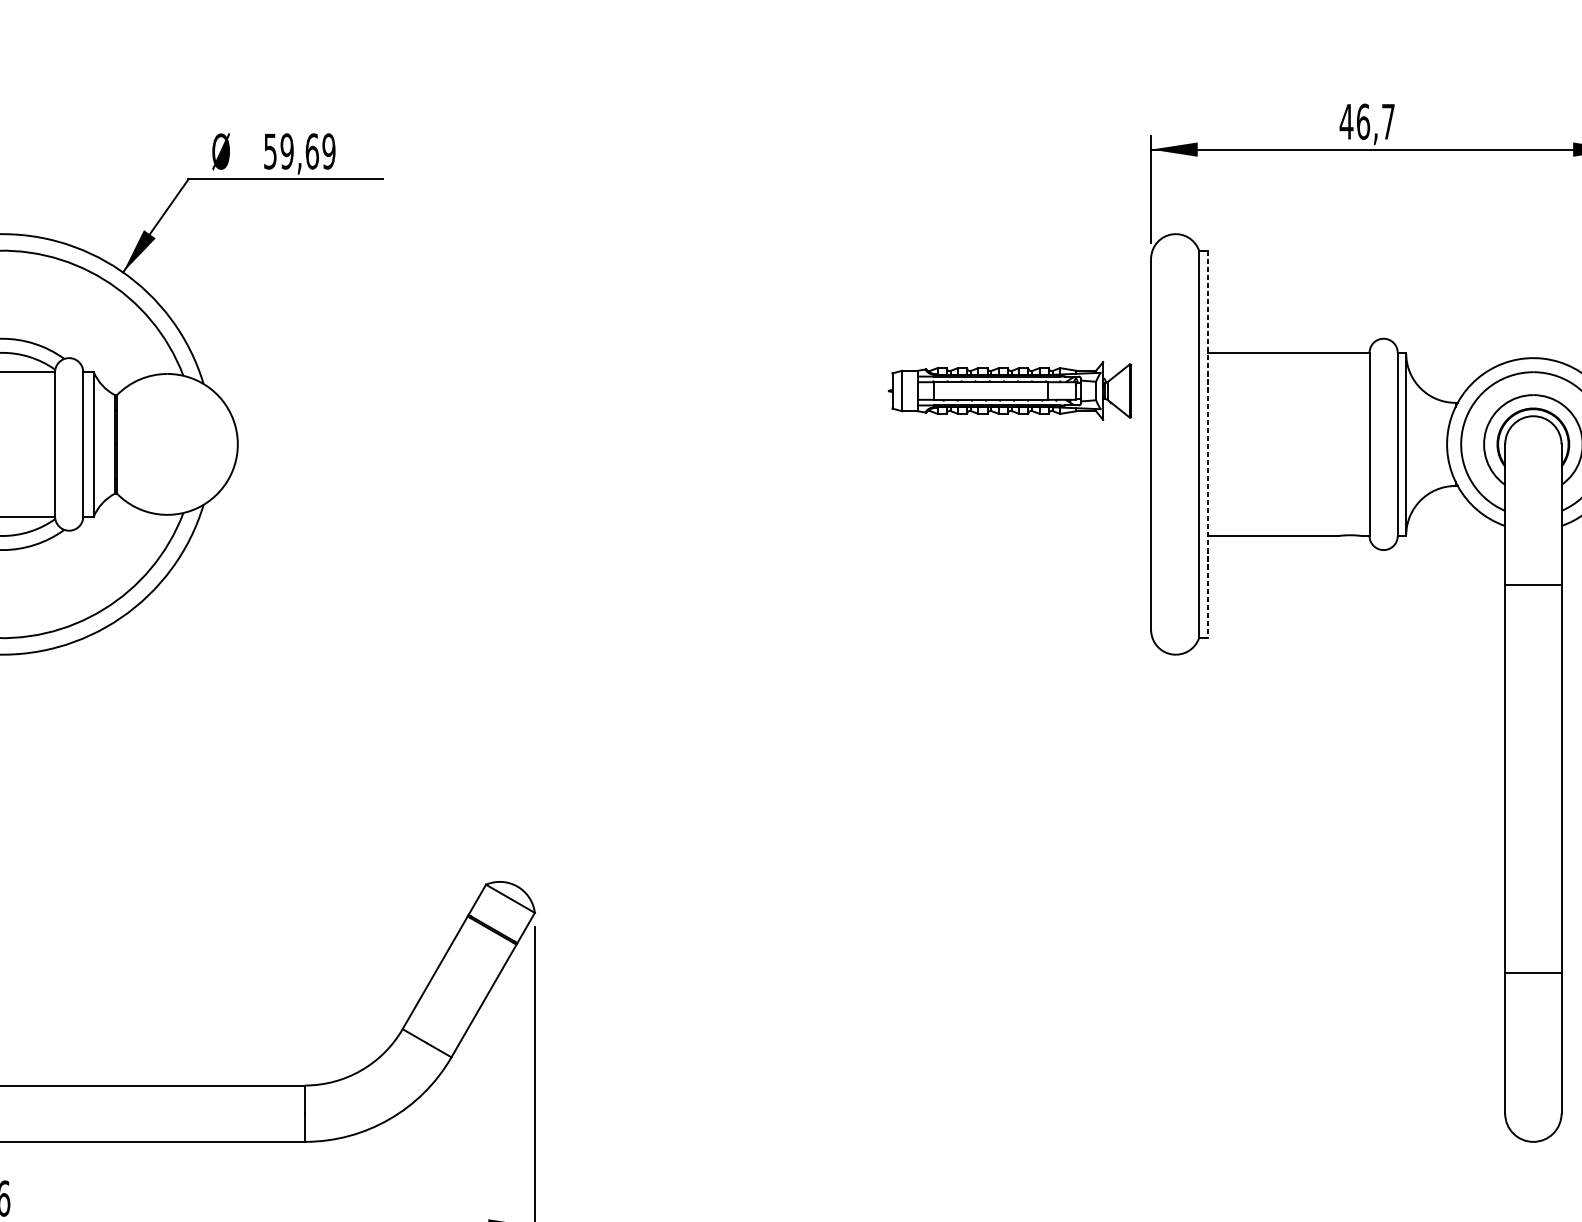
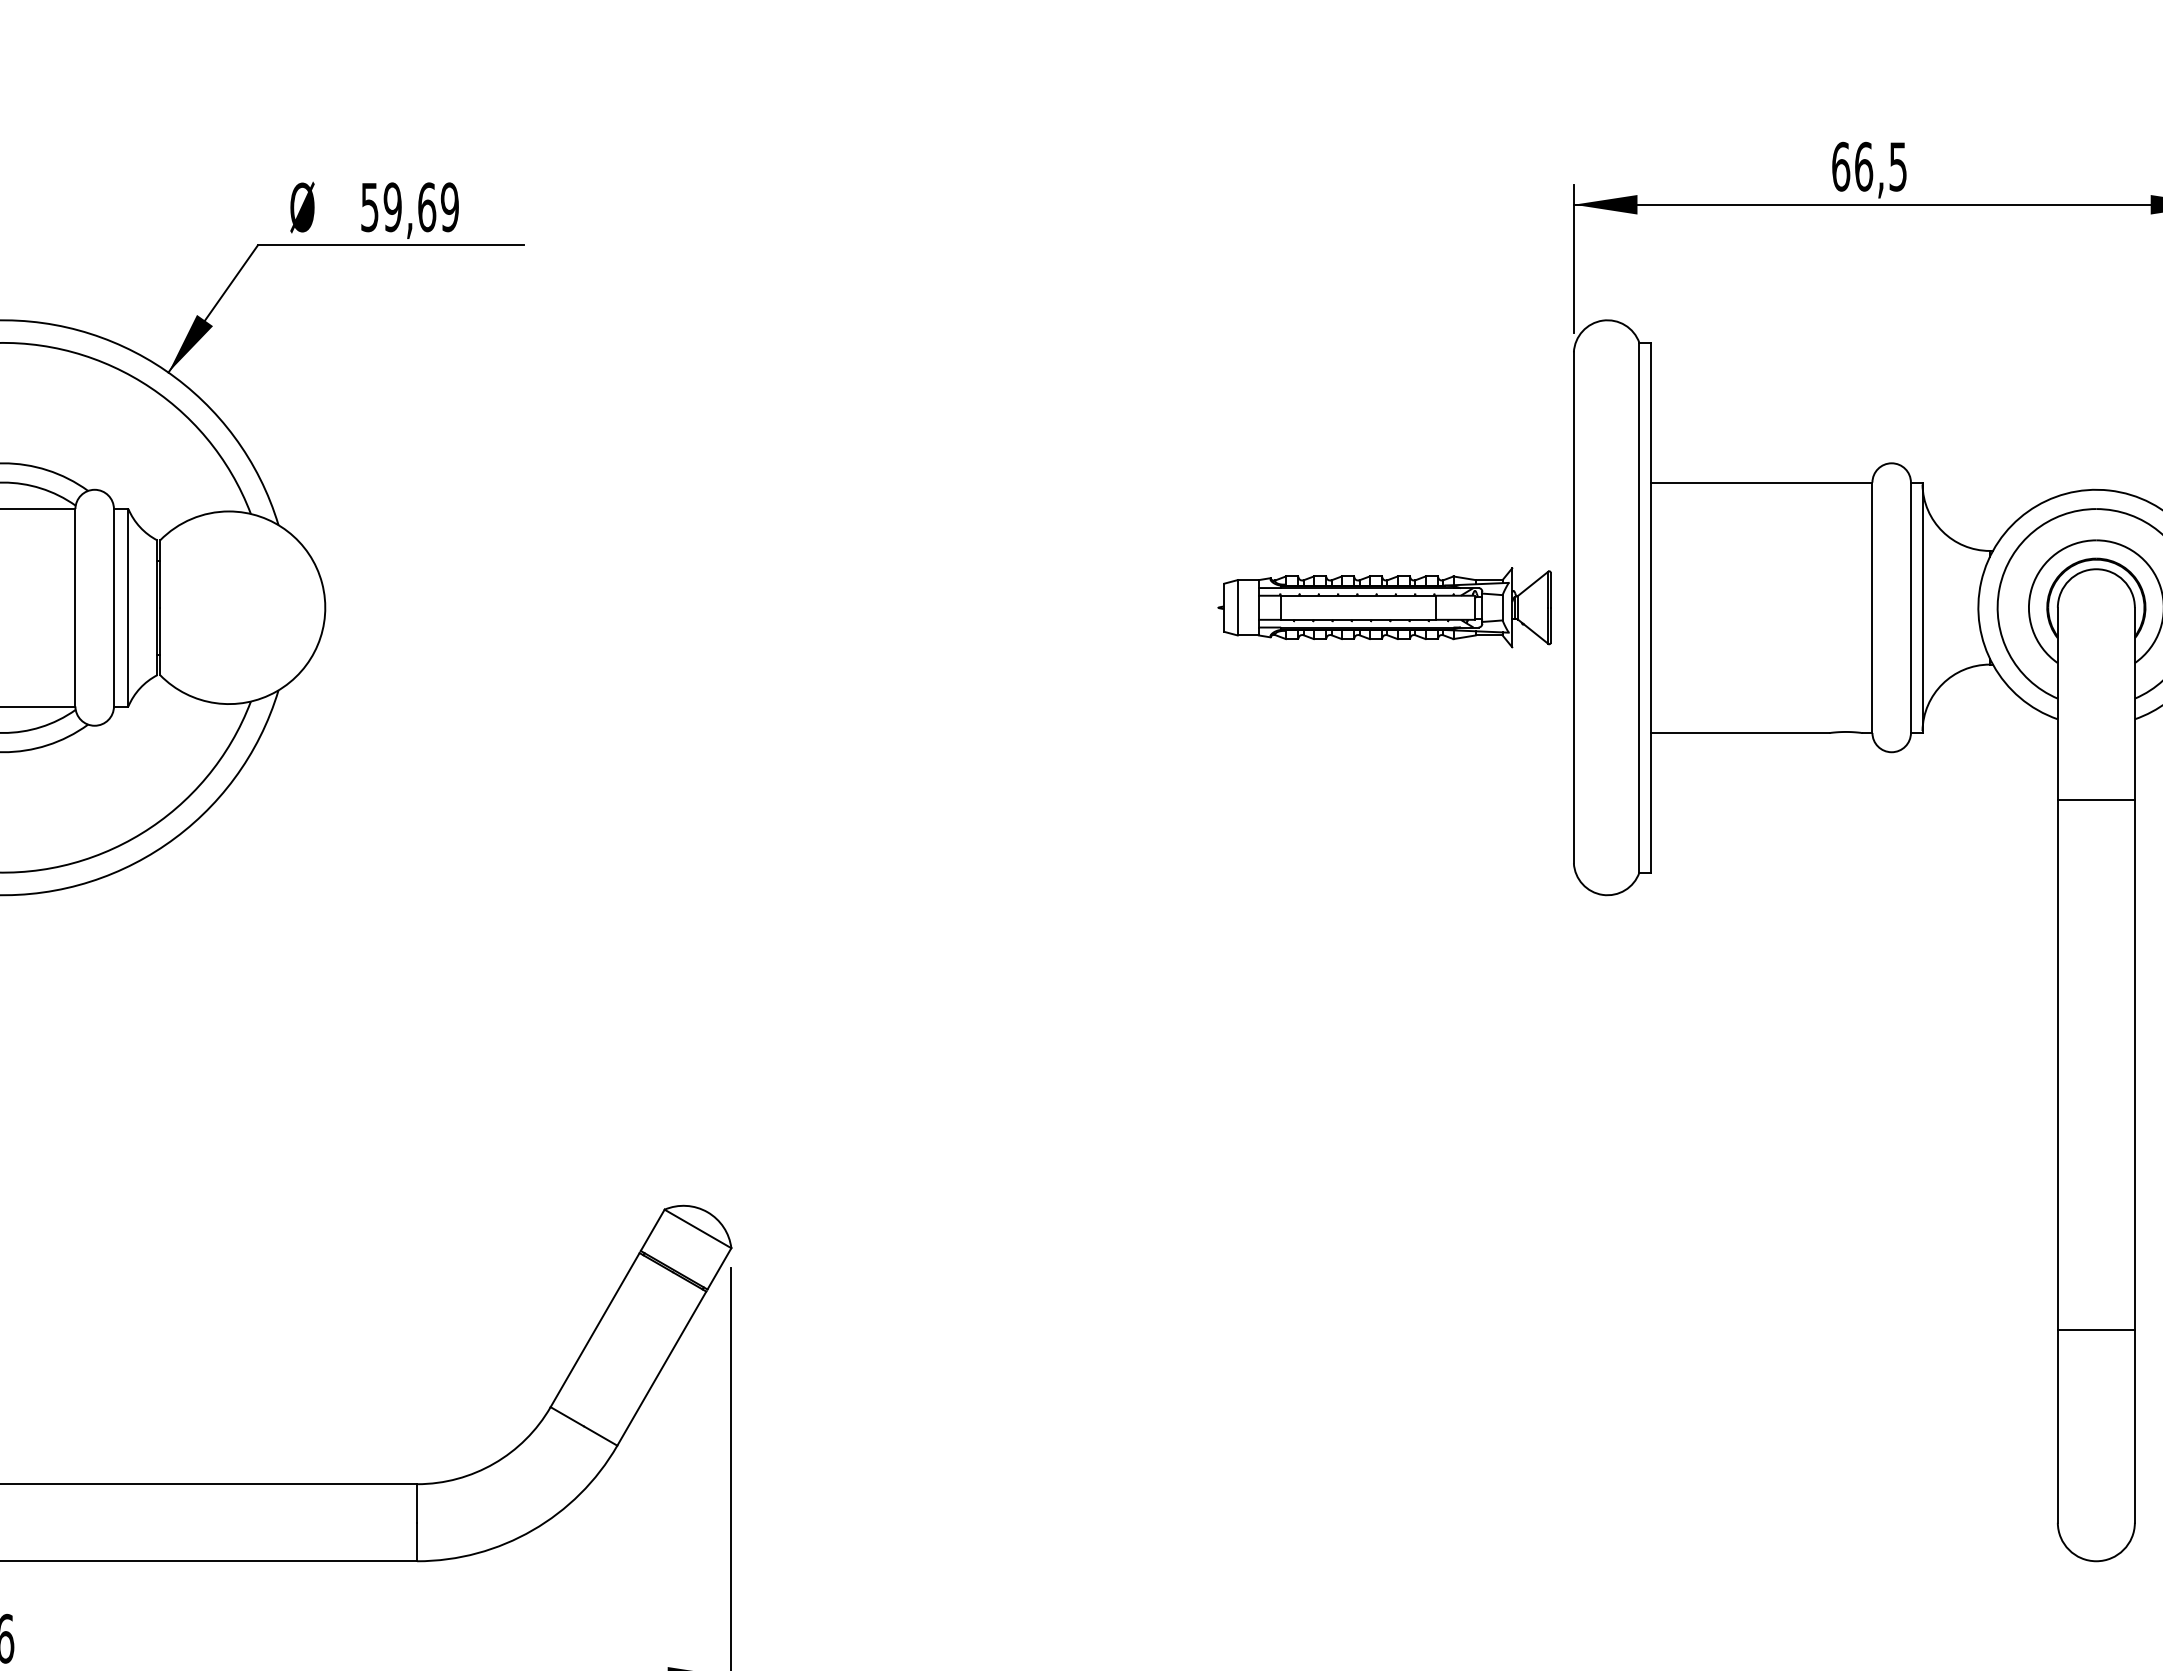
text: (1366, 121) -> (1868, 166), 46,7 -> 66,5
part: (1009, 390) -> (1384, 607), moved
line: (1207, 444) -> (1650, 607), dashed -> solid

